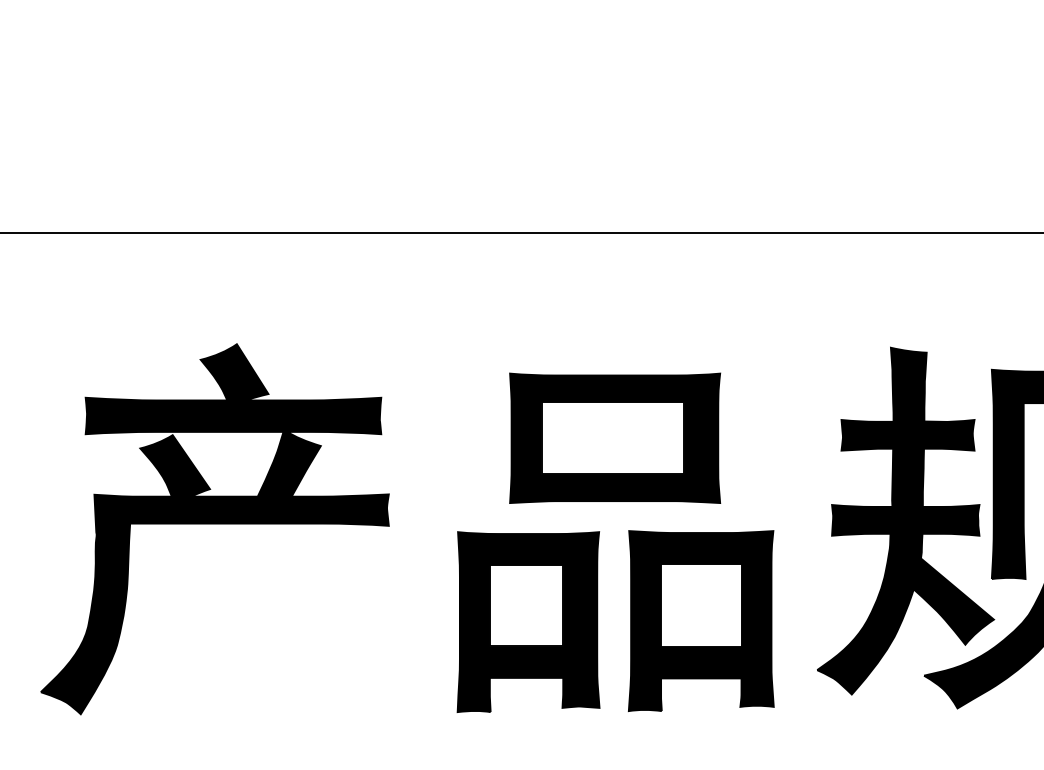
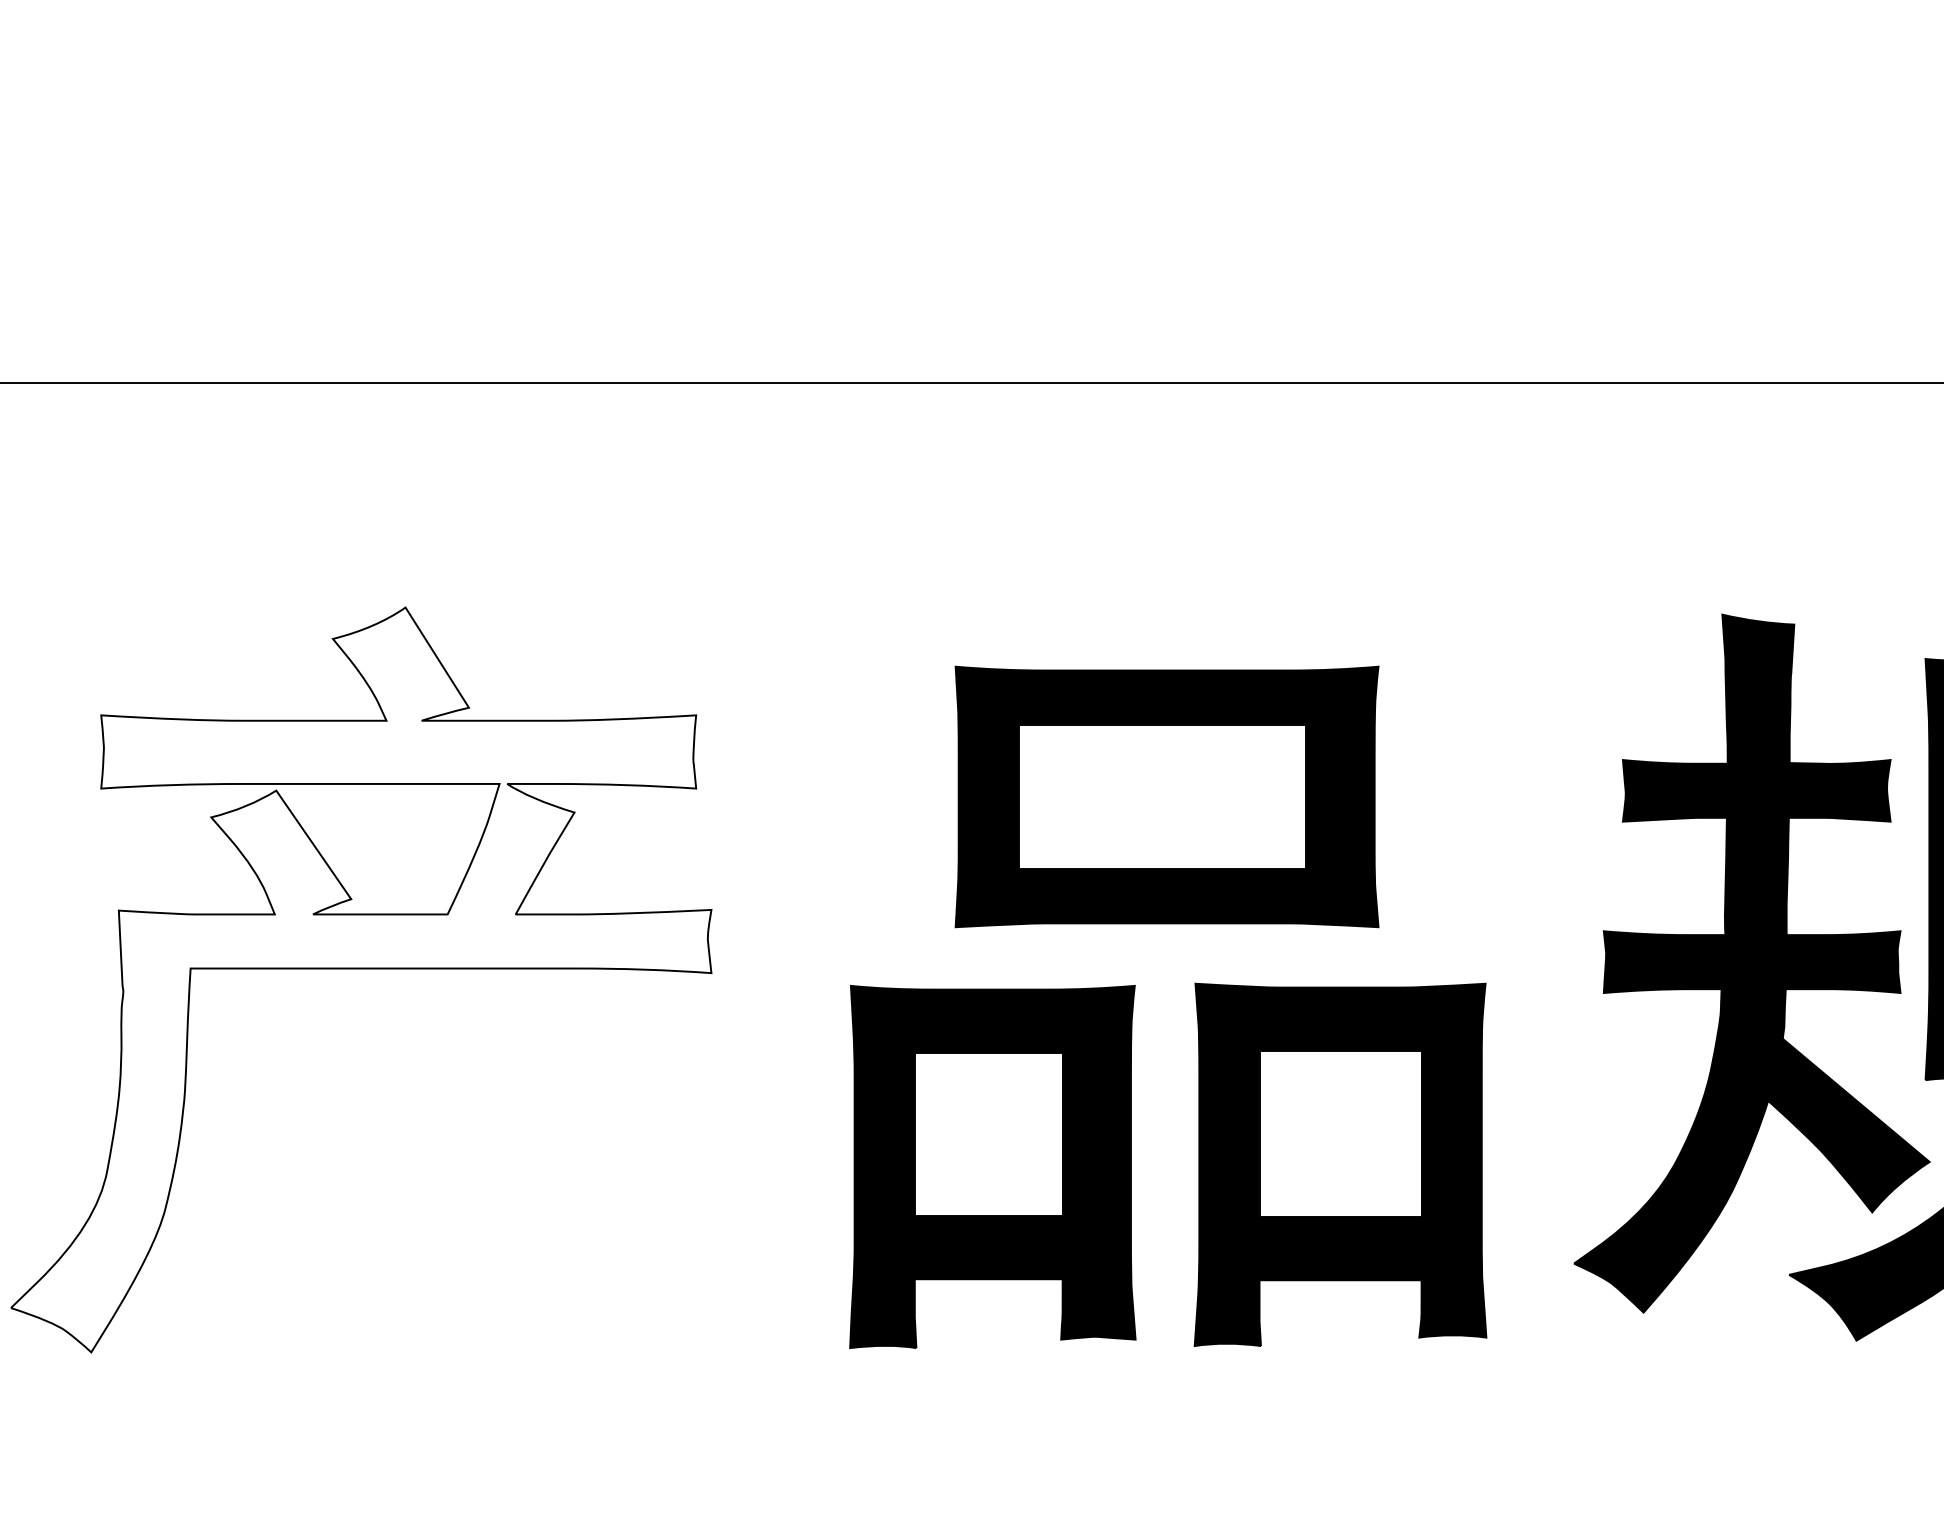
fill: (214, 529) -> (360, 980), removed

